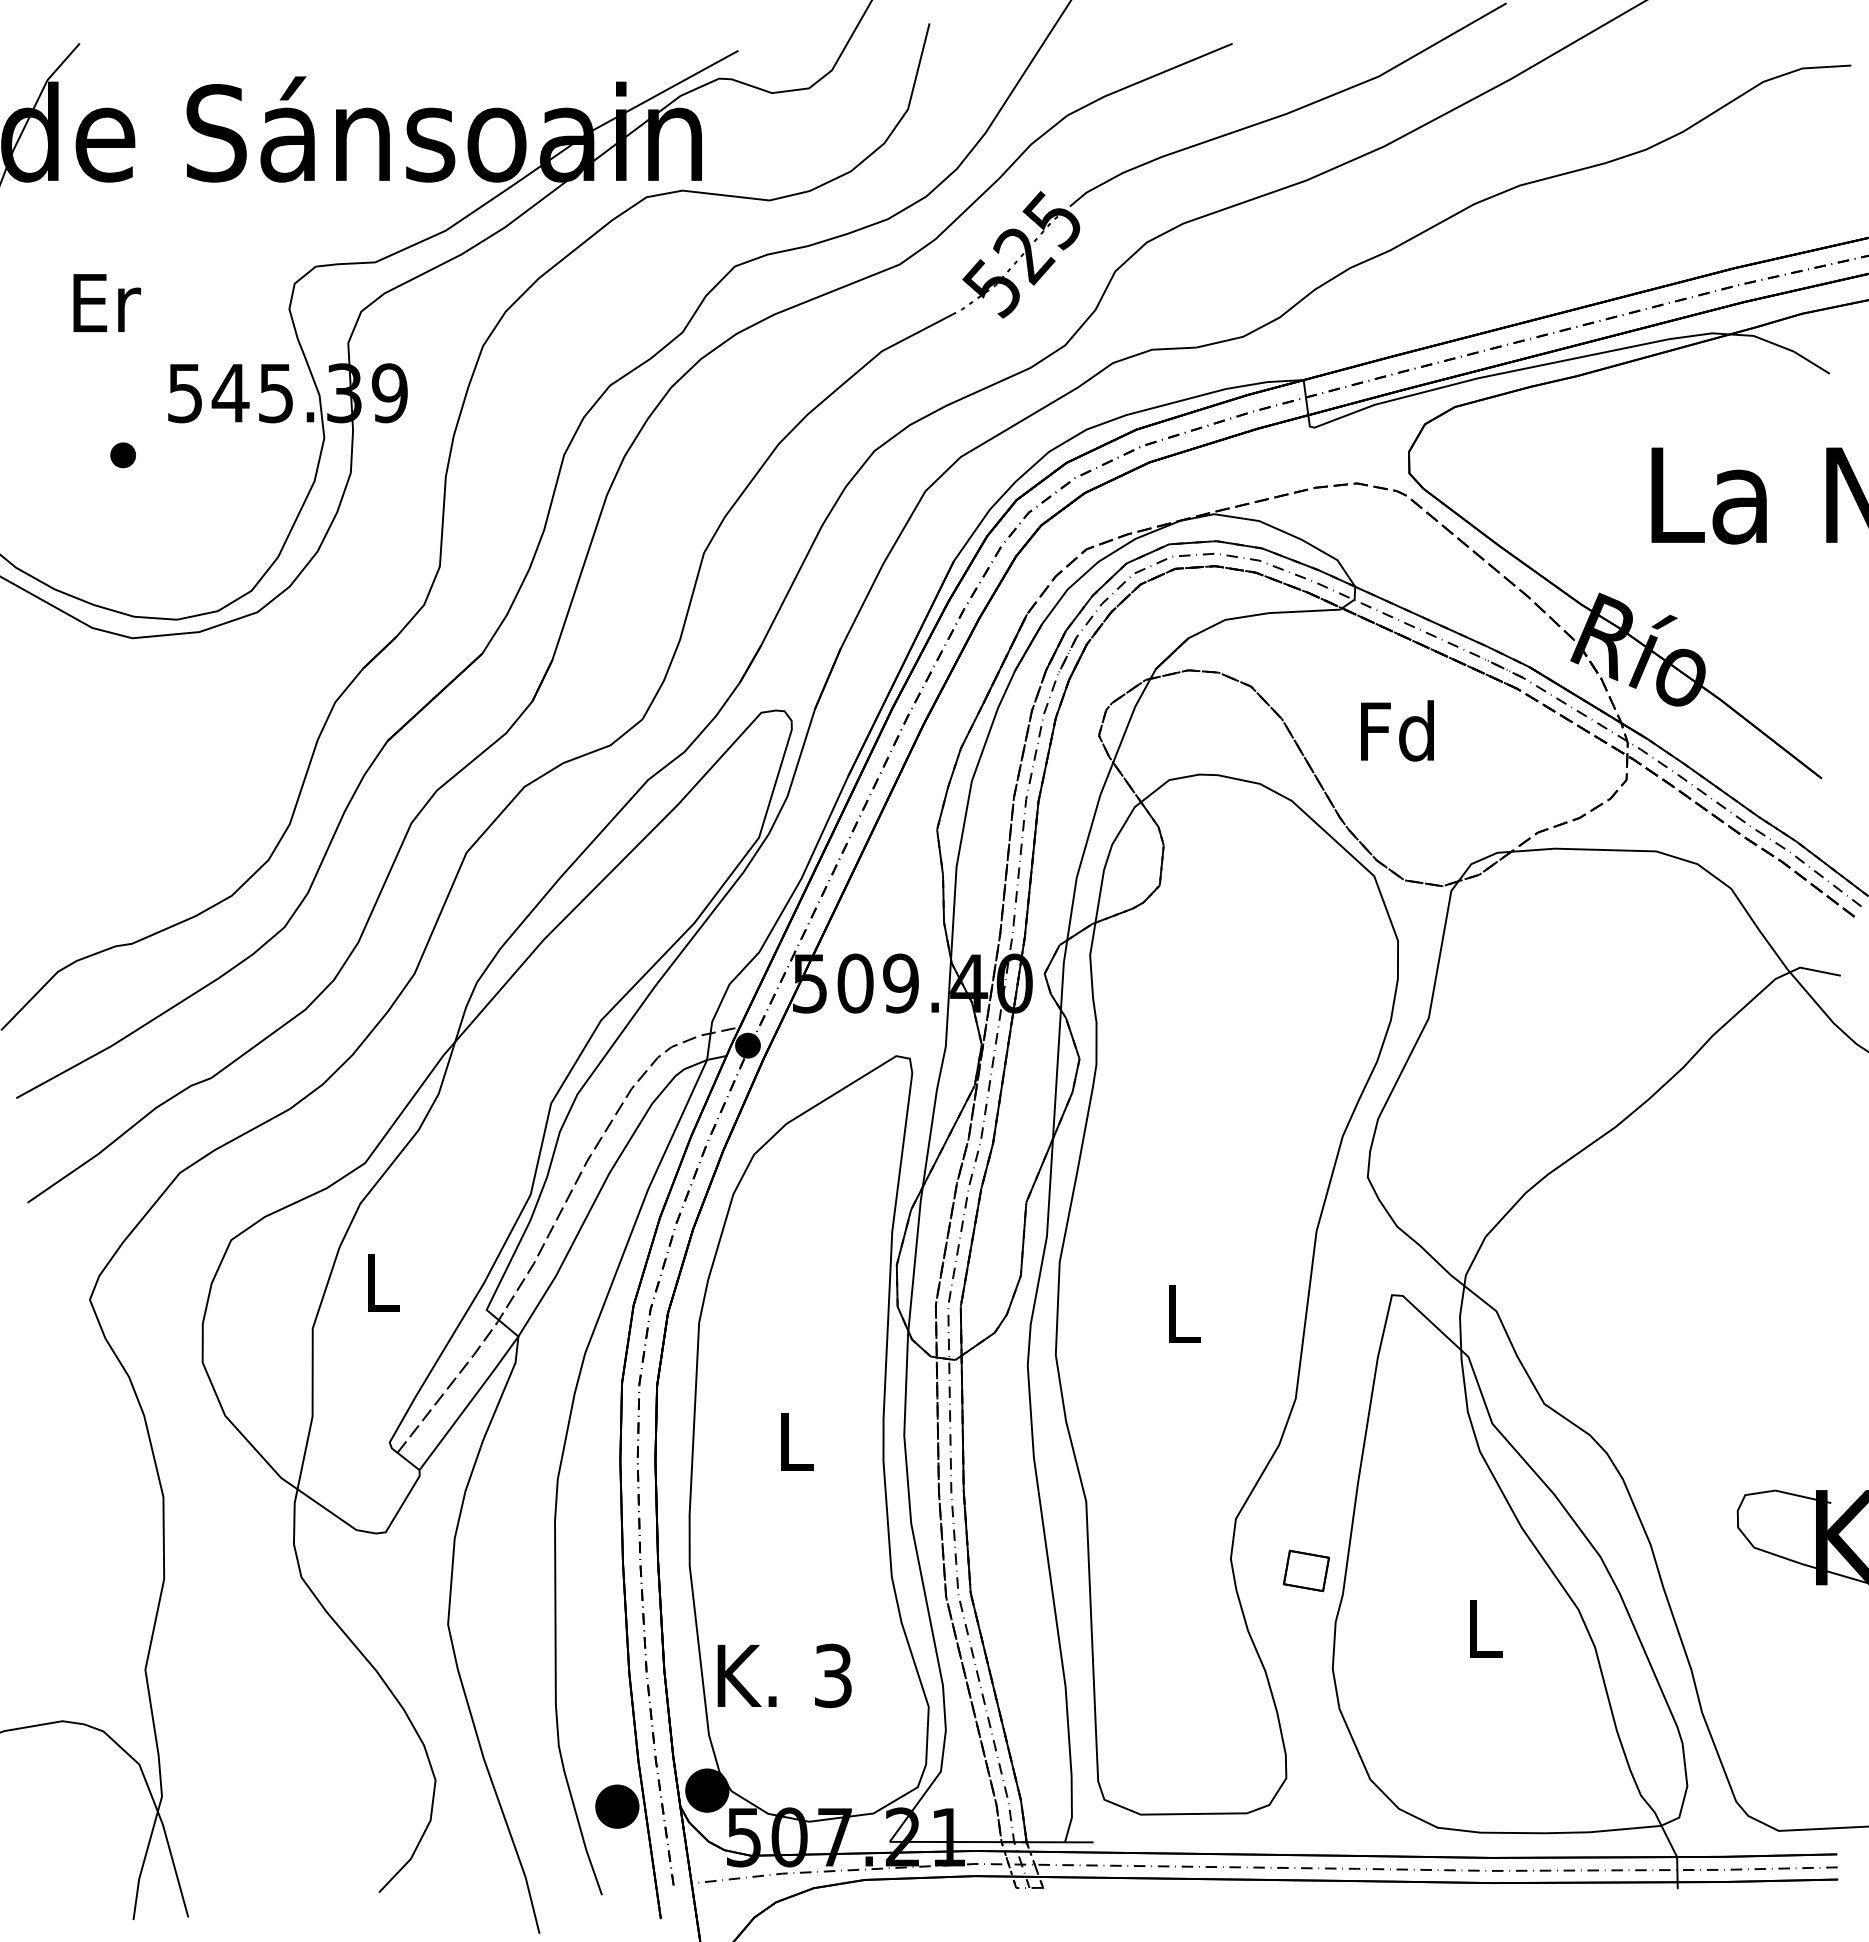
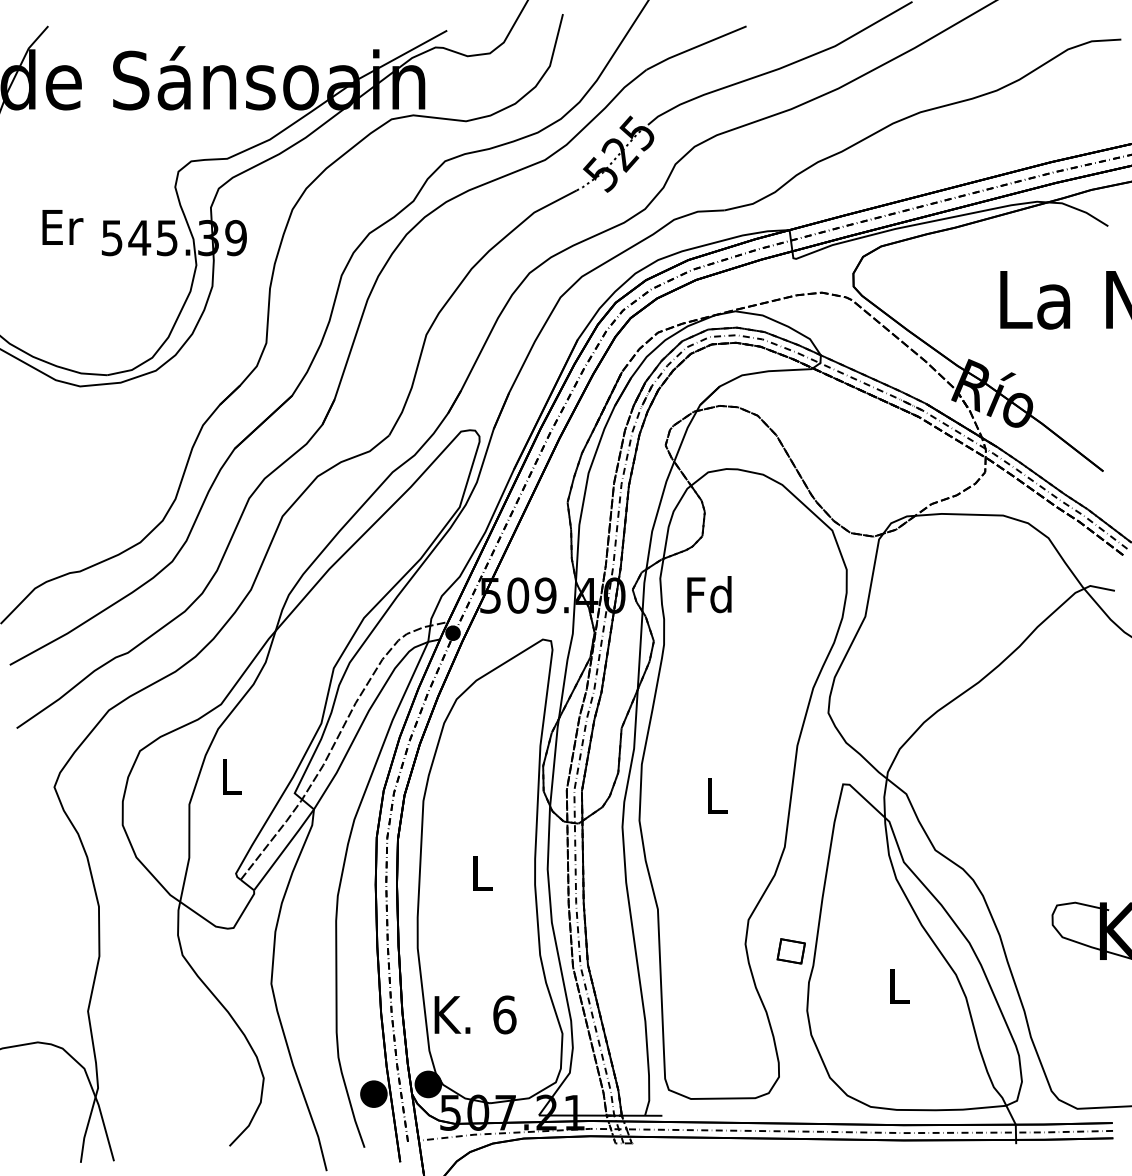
text: (106, 303) -> (62, 227), moved
part: (123, 455) -> (74, 275), removed
text: (1397, 730) -> (709, 594), moved
text: (832, 1675) -> (504, 1014), 3 -> 6

